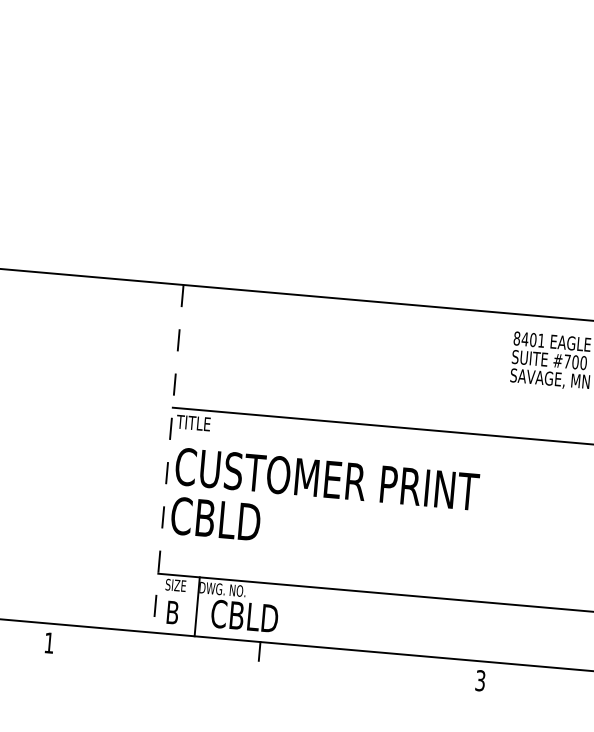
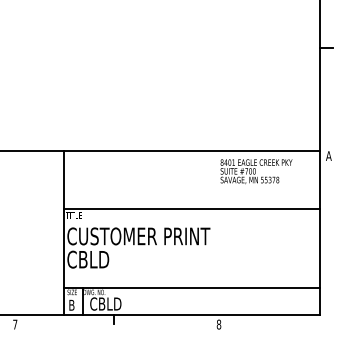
line: (168, 459) -> (63, 233), dashed -> solid
text: (49, 642) -> (15, 324), 1 -> 7
text: (479, 680) -> (218, 324), 3 -> 8

